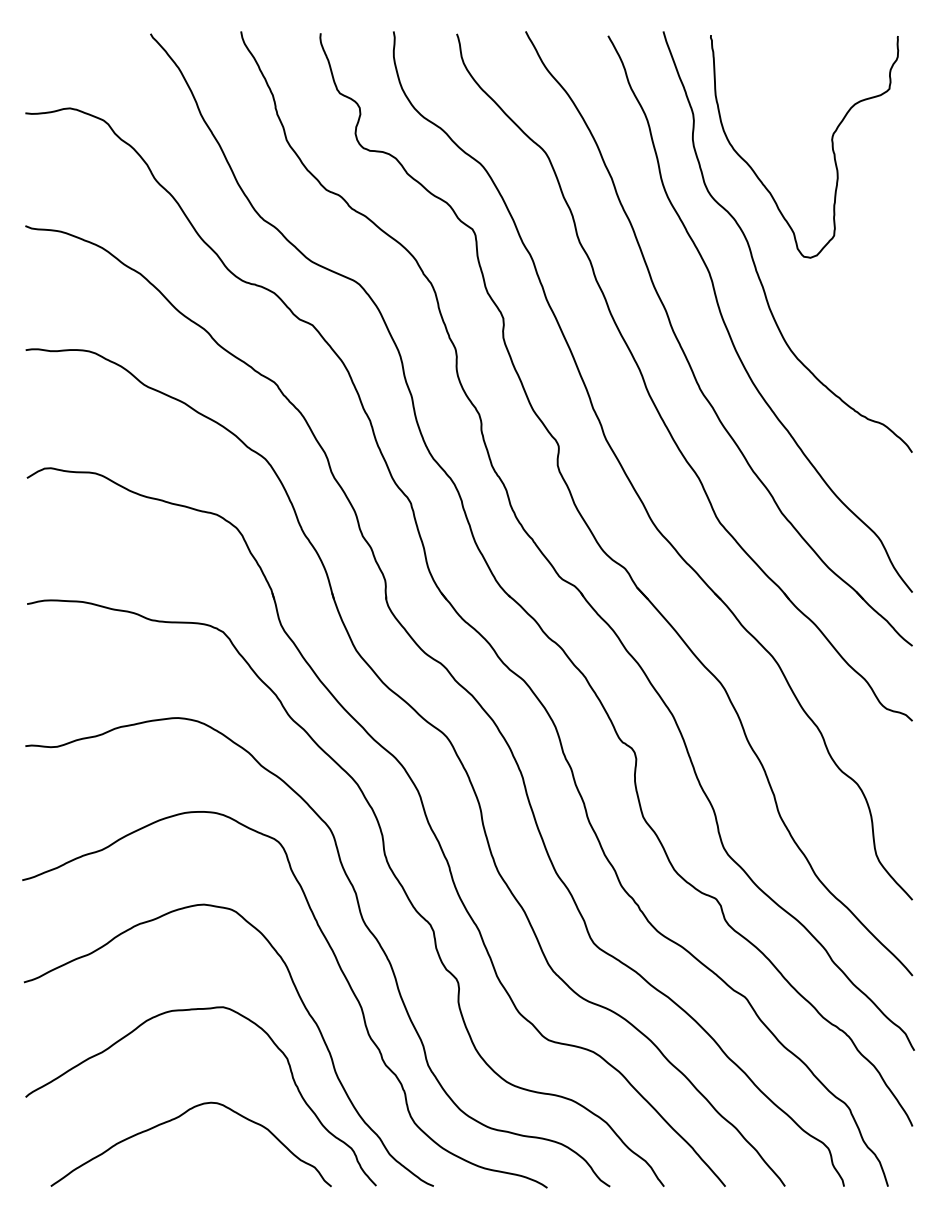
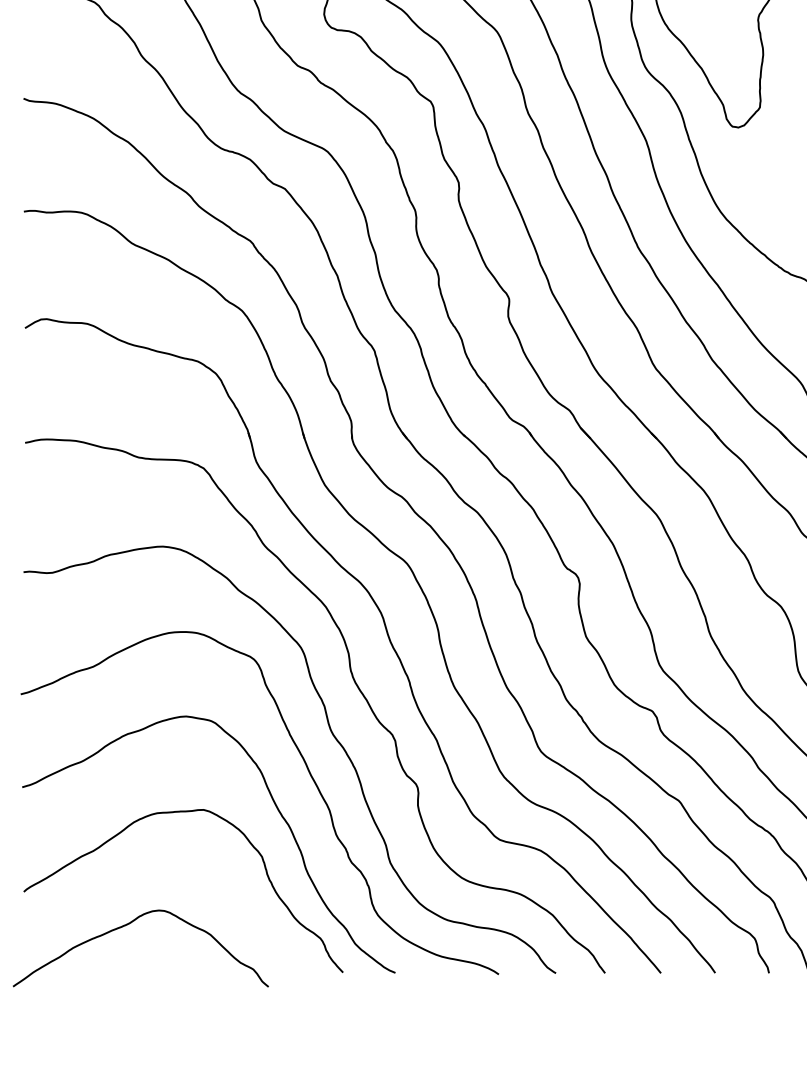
curve: (177, 1118) -> (128, 924), moved

